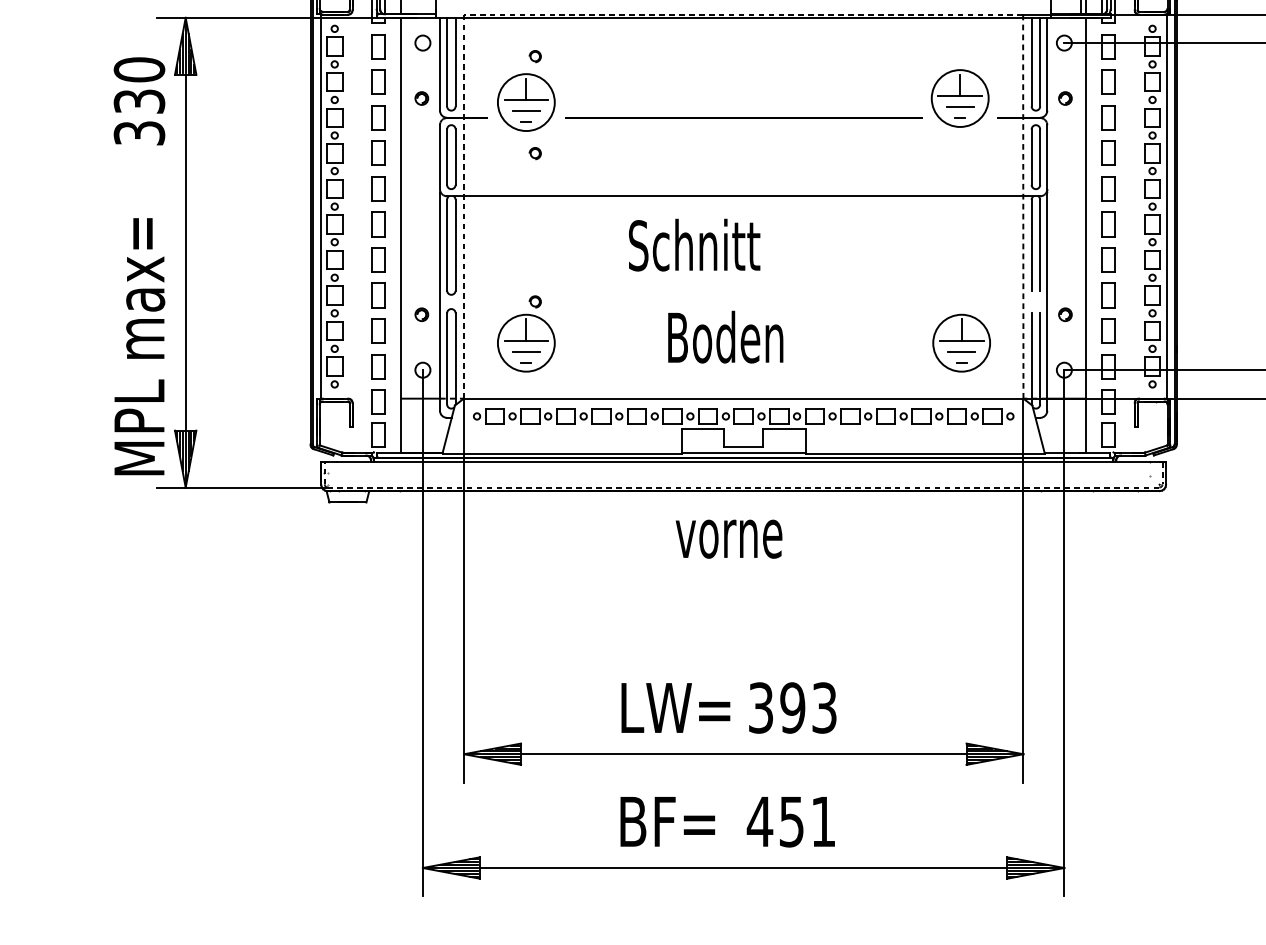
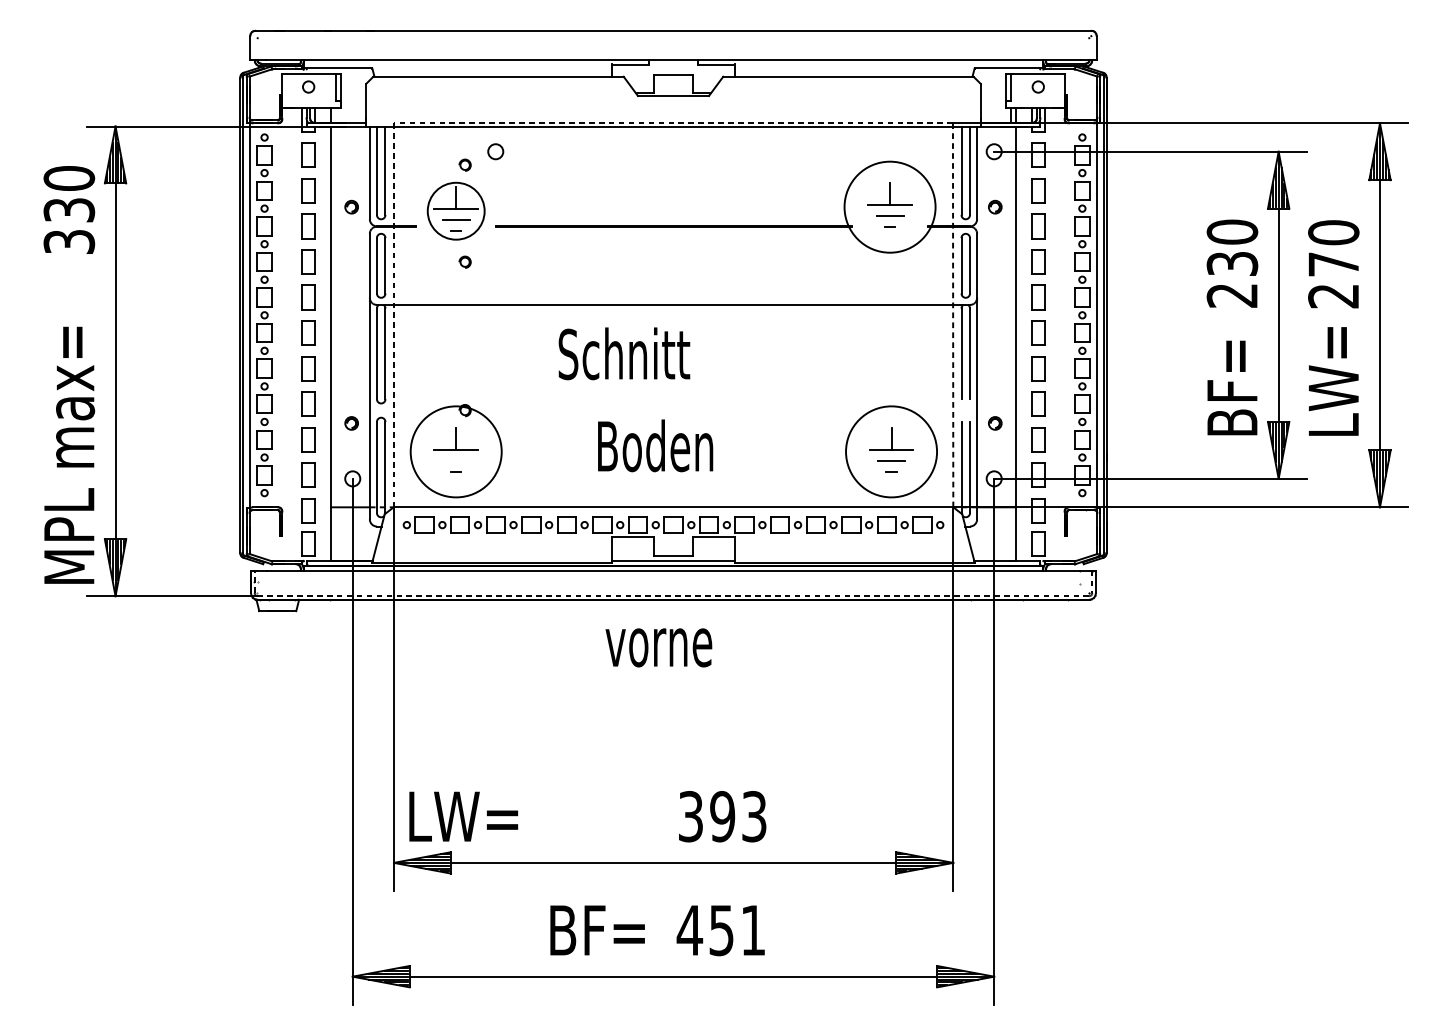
circle: (422, 42) -> (495, 151), moved
circle: (959, 97) -> (889, 206), size x1.6
circle: (525, 342) -> (455, 451), size x1.6
circle: (961, 342) -> (891, 451), size x1.6
line: (525, 351) -> (455, 460), removed
text: (675, 707) -> (463, 816), moved

